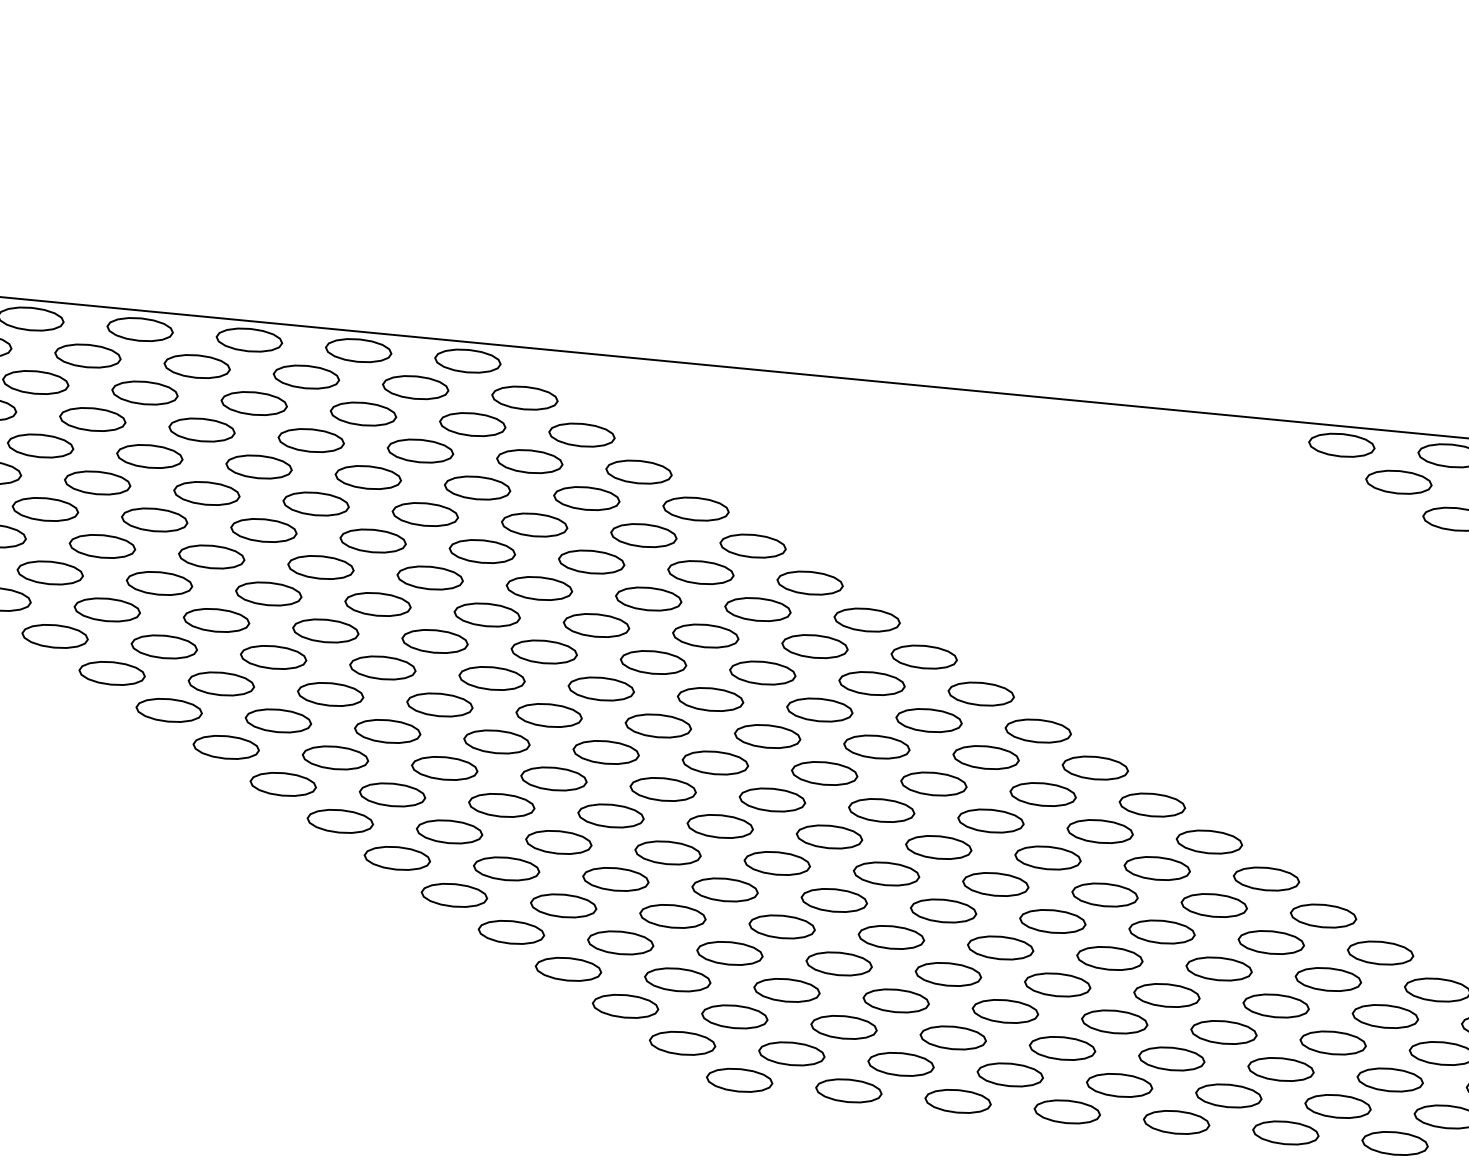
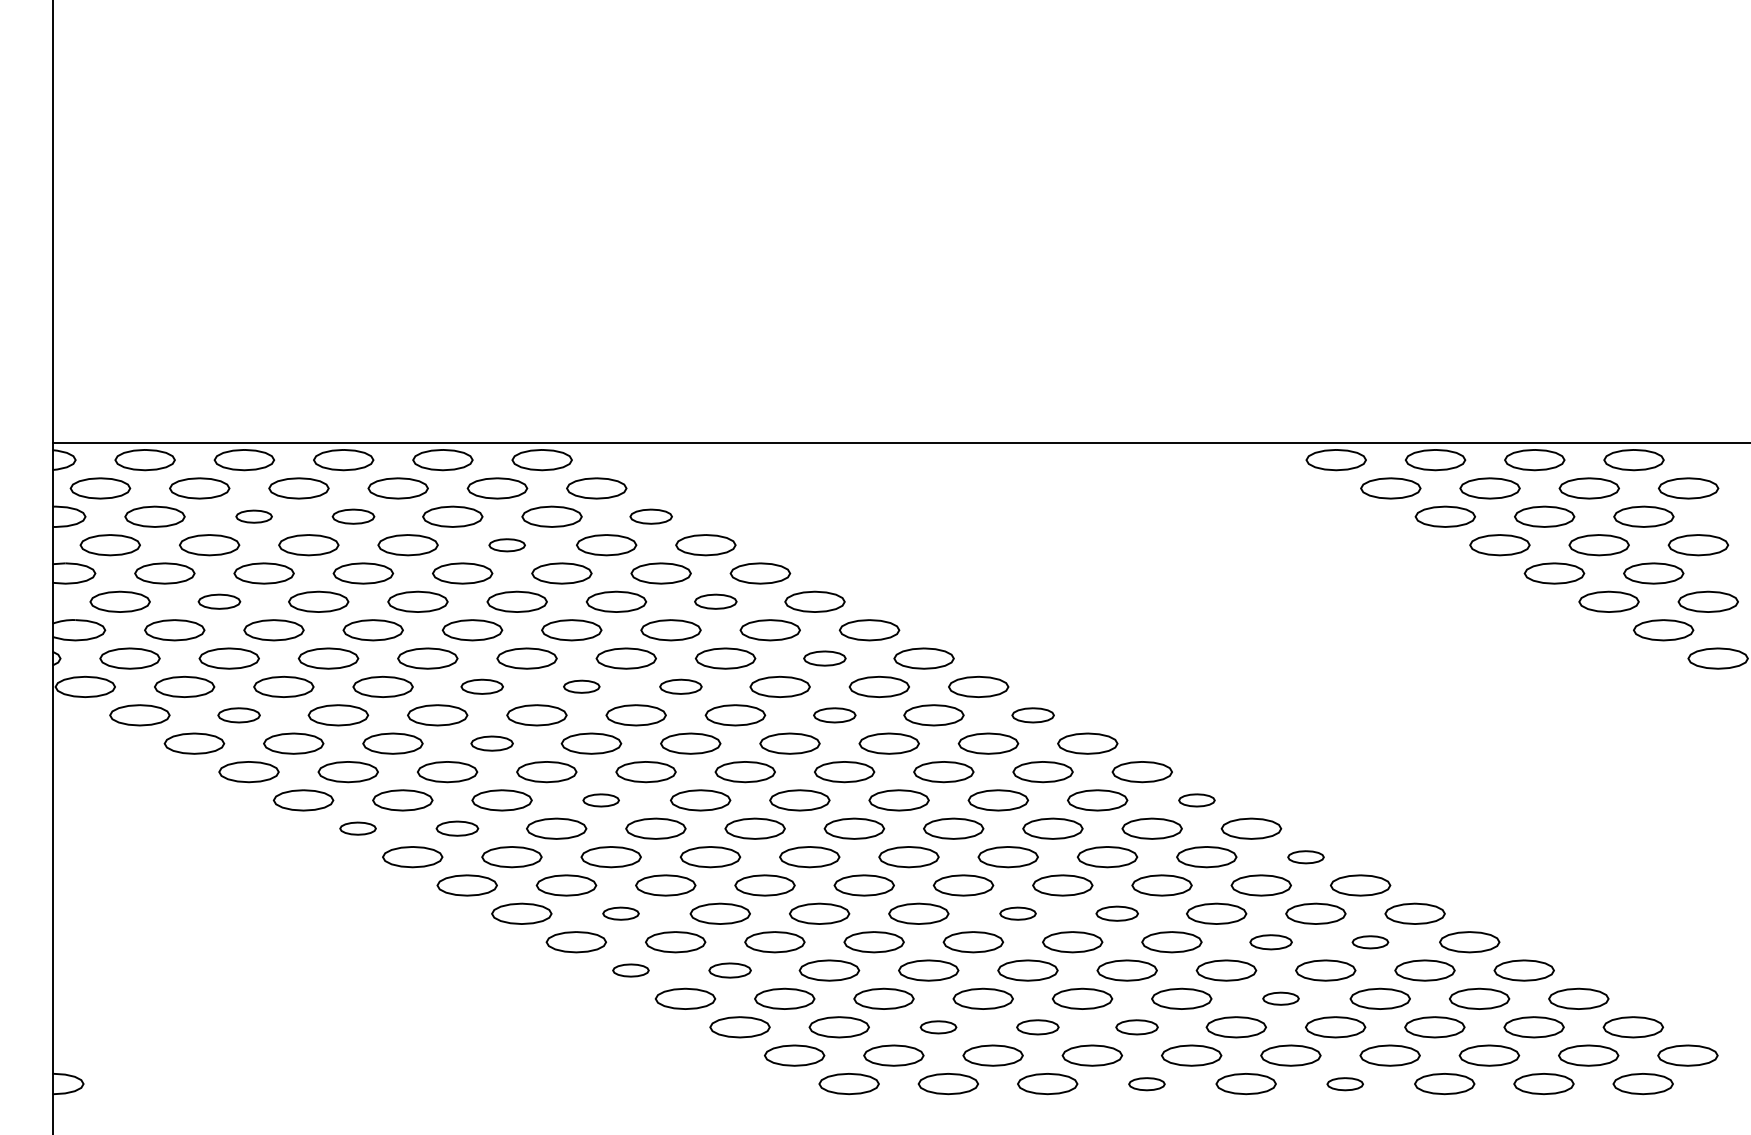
part: (144, 392) -> (253, 516), size x0.6
part: (254, 403) -> (353, 516), size x0.7
part: (581, 434) -> (650, 516), size x0.7
part: (419, 451) -> (506, 545), size x0.6
part: (97, 482) -> (219, 601), size x0.7
part: (643, 535) -> (715, 601), size x0.7
part: (377, 603) -> (481, 686), size x0.7
part: (757, 609) -> (824, 658), size x0.7
part: (106, 610) -> (238, 715), size x0.7
part: (487, 614) -> (581, 686), size x0.6
part: (596, 624) -> (680, 686), size x0.7
part: (382, 667) -> (491, 743), size x0.7
part: (762, 673) -> (834, 715), size x0.7
part: (980, 694) -> (1032, 715), size x0.7
part: (495, 741) -> (600, 800), size x0.6
part: (225, 747) -> (357, 828), size x0.6
part: (335, 757) -> (457, 828), size x0.7
part: (1151, 805) -> (1196, 800), size x0.6
part: (506, 868) -> (620, 913), size x0.6
part: (1265, 879) -> (1305, 857), size x0.6
part: (942, 910) -> (1017, 913), size x0.6
part: (1051, 921) -> (1116, 913), size x0.7
part: (510, 932) -> (630, 970), size x0.6
part: (619, 942) -> (729, 970), size x0.7
part: (1218, 969) -> (1270, 942), size x0.7
part: (1328, 979) -> (1370, 942), size x0.6
part: (843, 1027) -> (938, 1027), size x0.6
part: (1223, 1031) -> (1280, 998), size x0.6
part: (952, 1038) -> (1037, 1027), size x0.7
part: (1061, 1048) -> (1136, 1027), size x0.7
part: (1066, 1112) -> (1146, 1084), size x0.6
part: (1284, 1133) -> (1344, 1084), size x0.6

